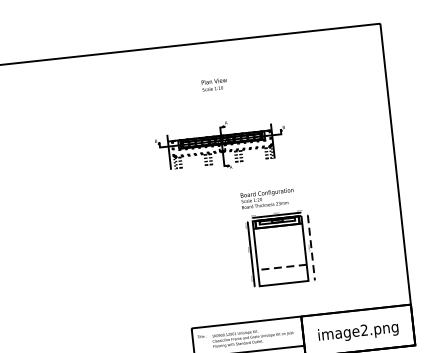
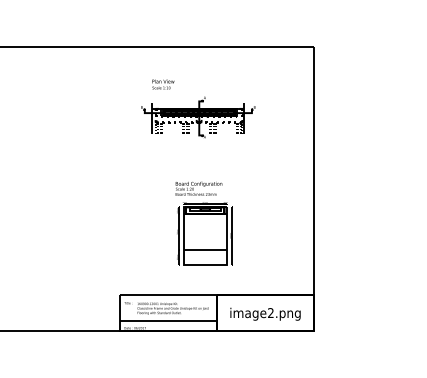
part: (221, 145) -> (198, 117), moved
line: (311, 248) -> (232, 236), dashed -> solid
line: (282, 267) -> (205, 250), dashed -> solid

